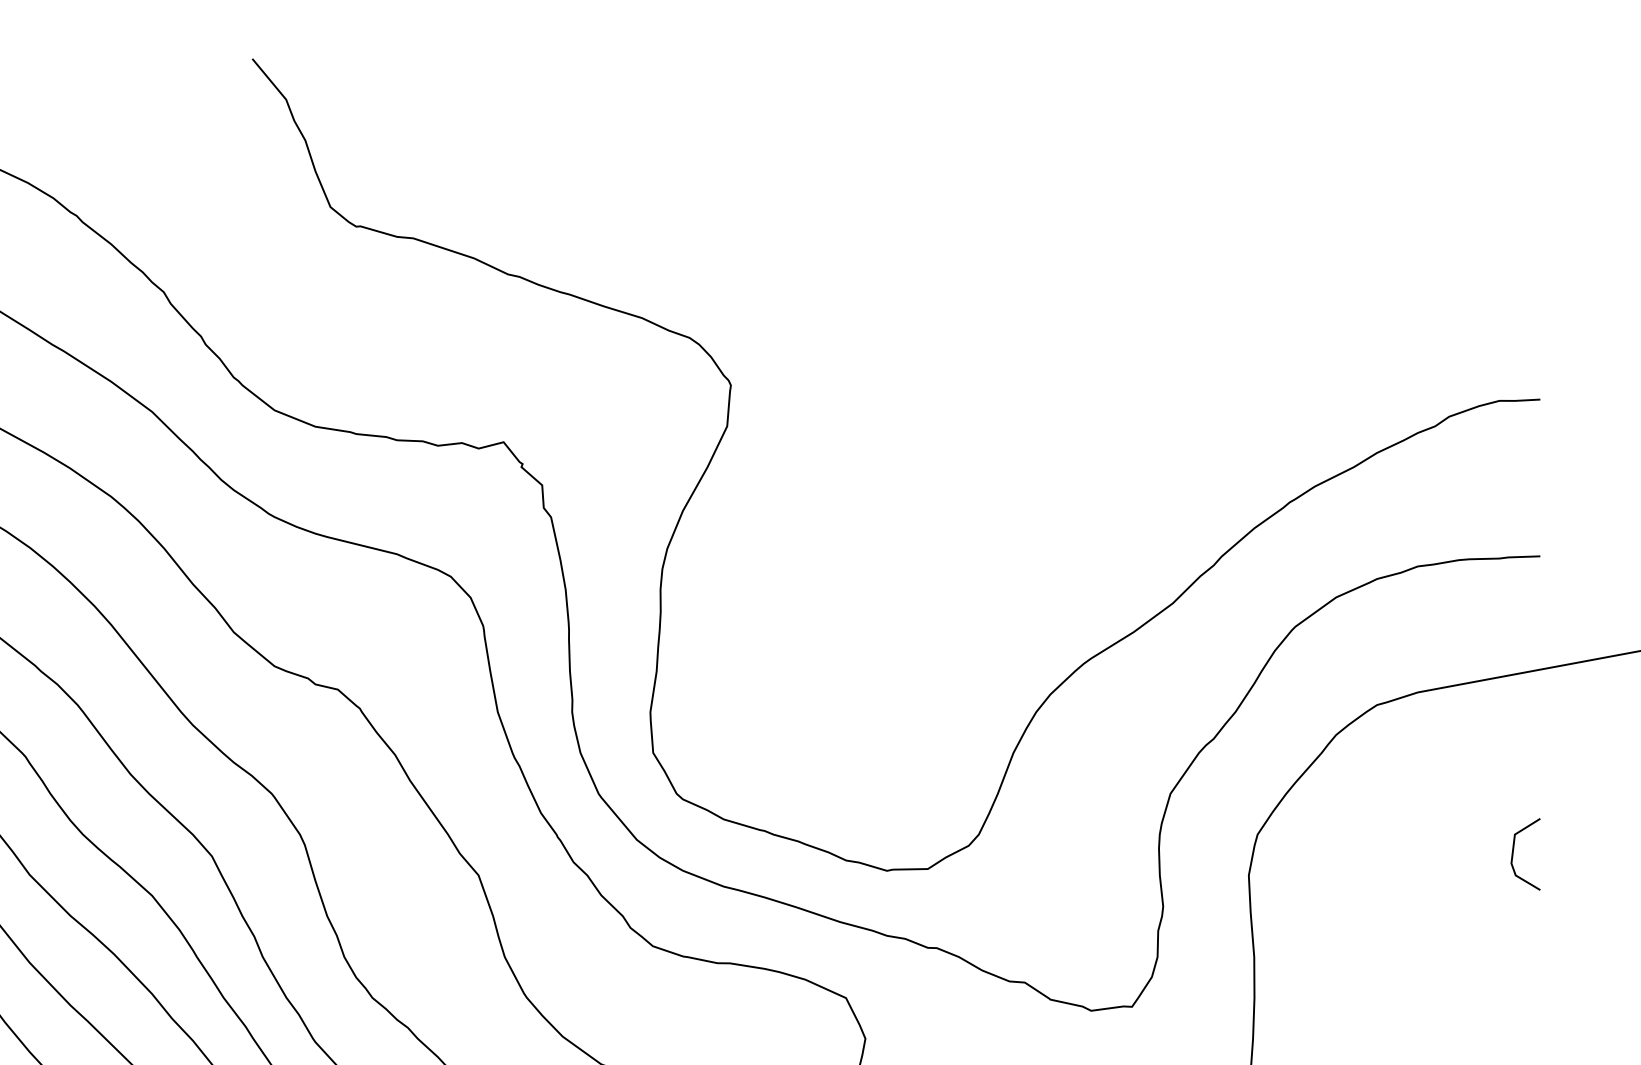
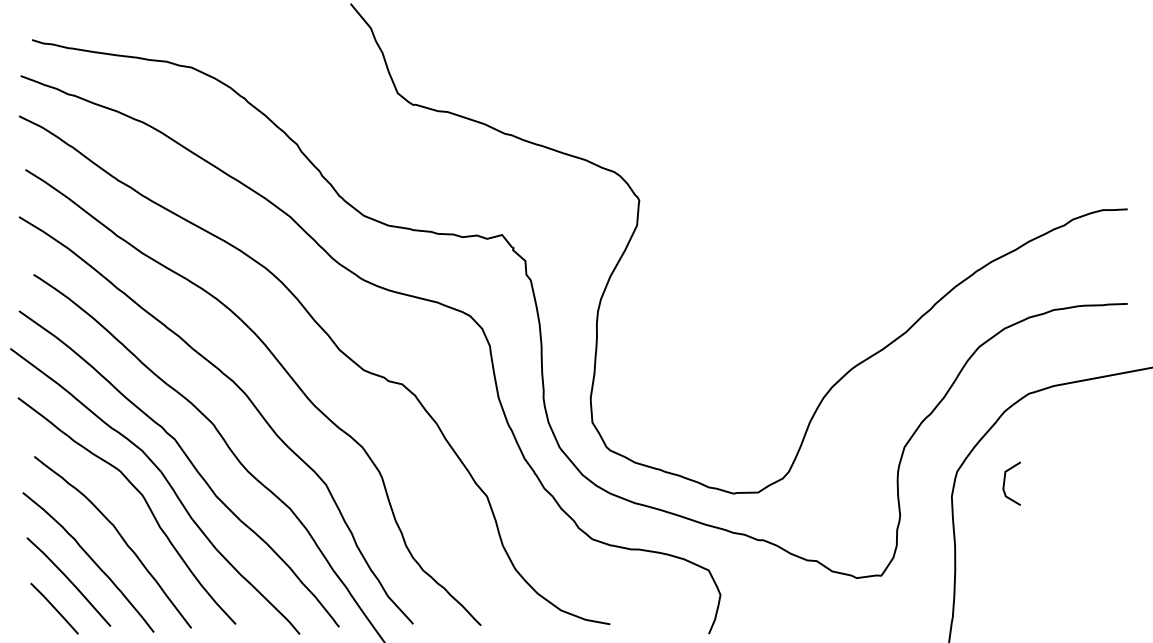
line: (1515, 850) -> (1005, 481), moved

